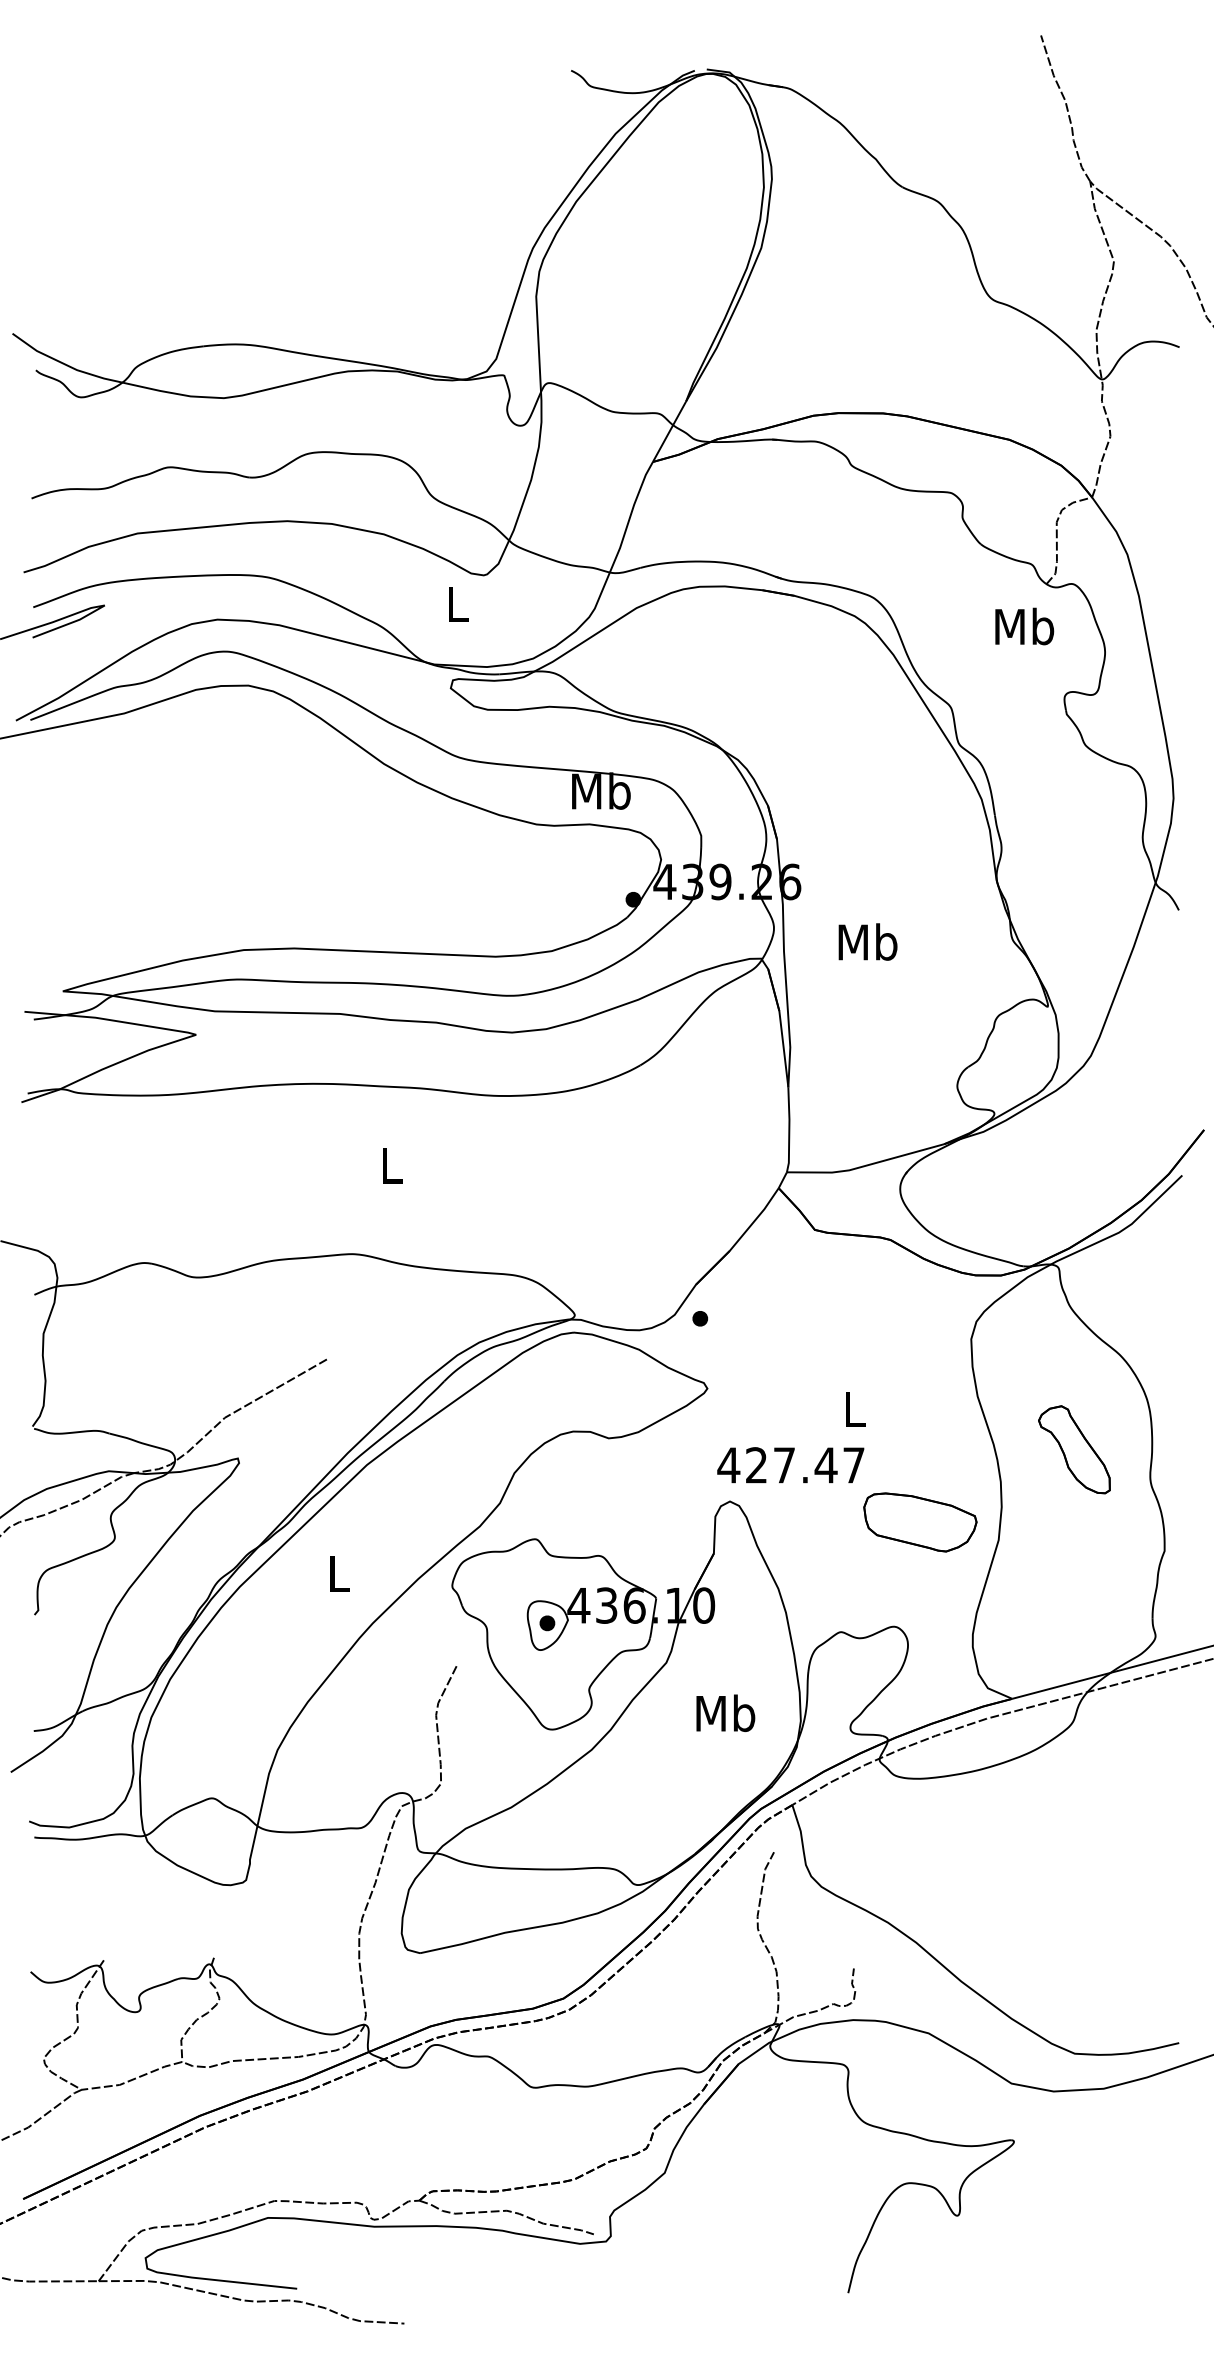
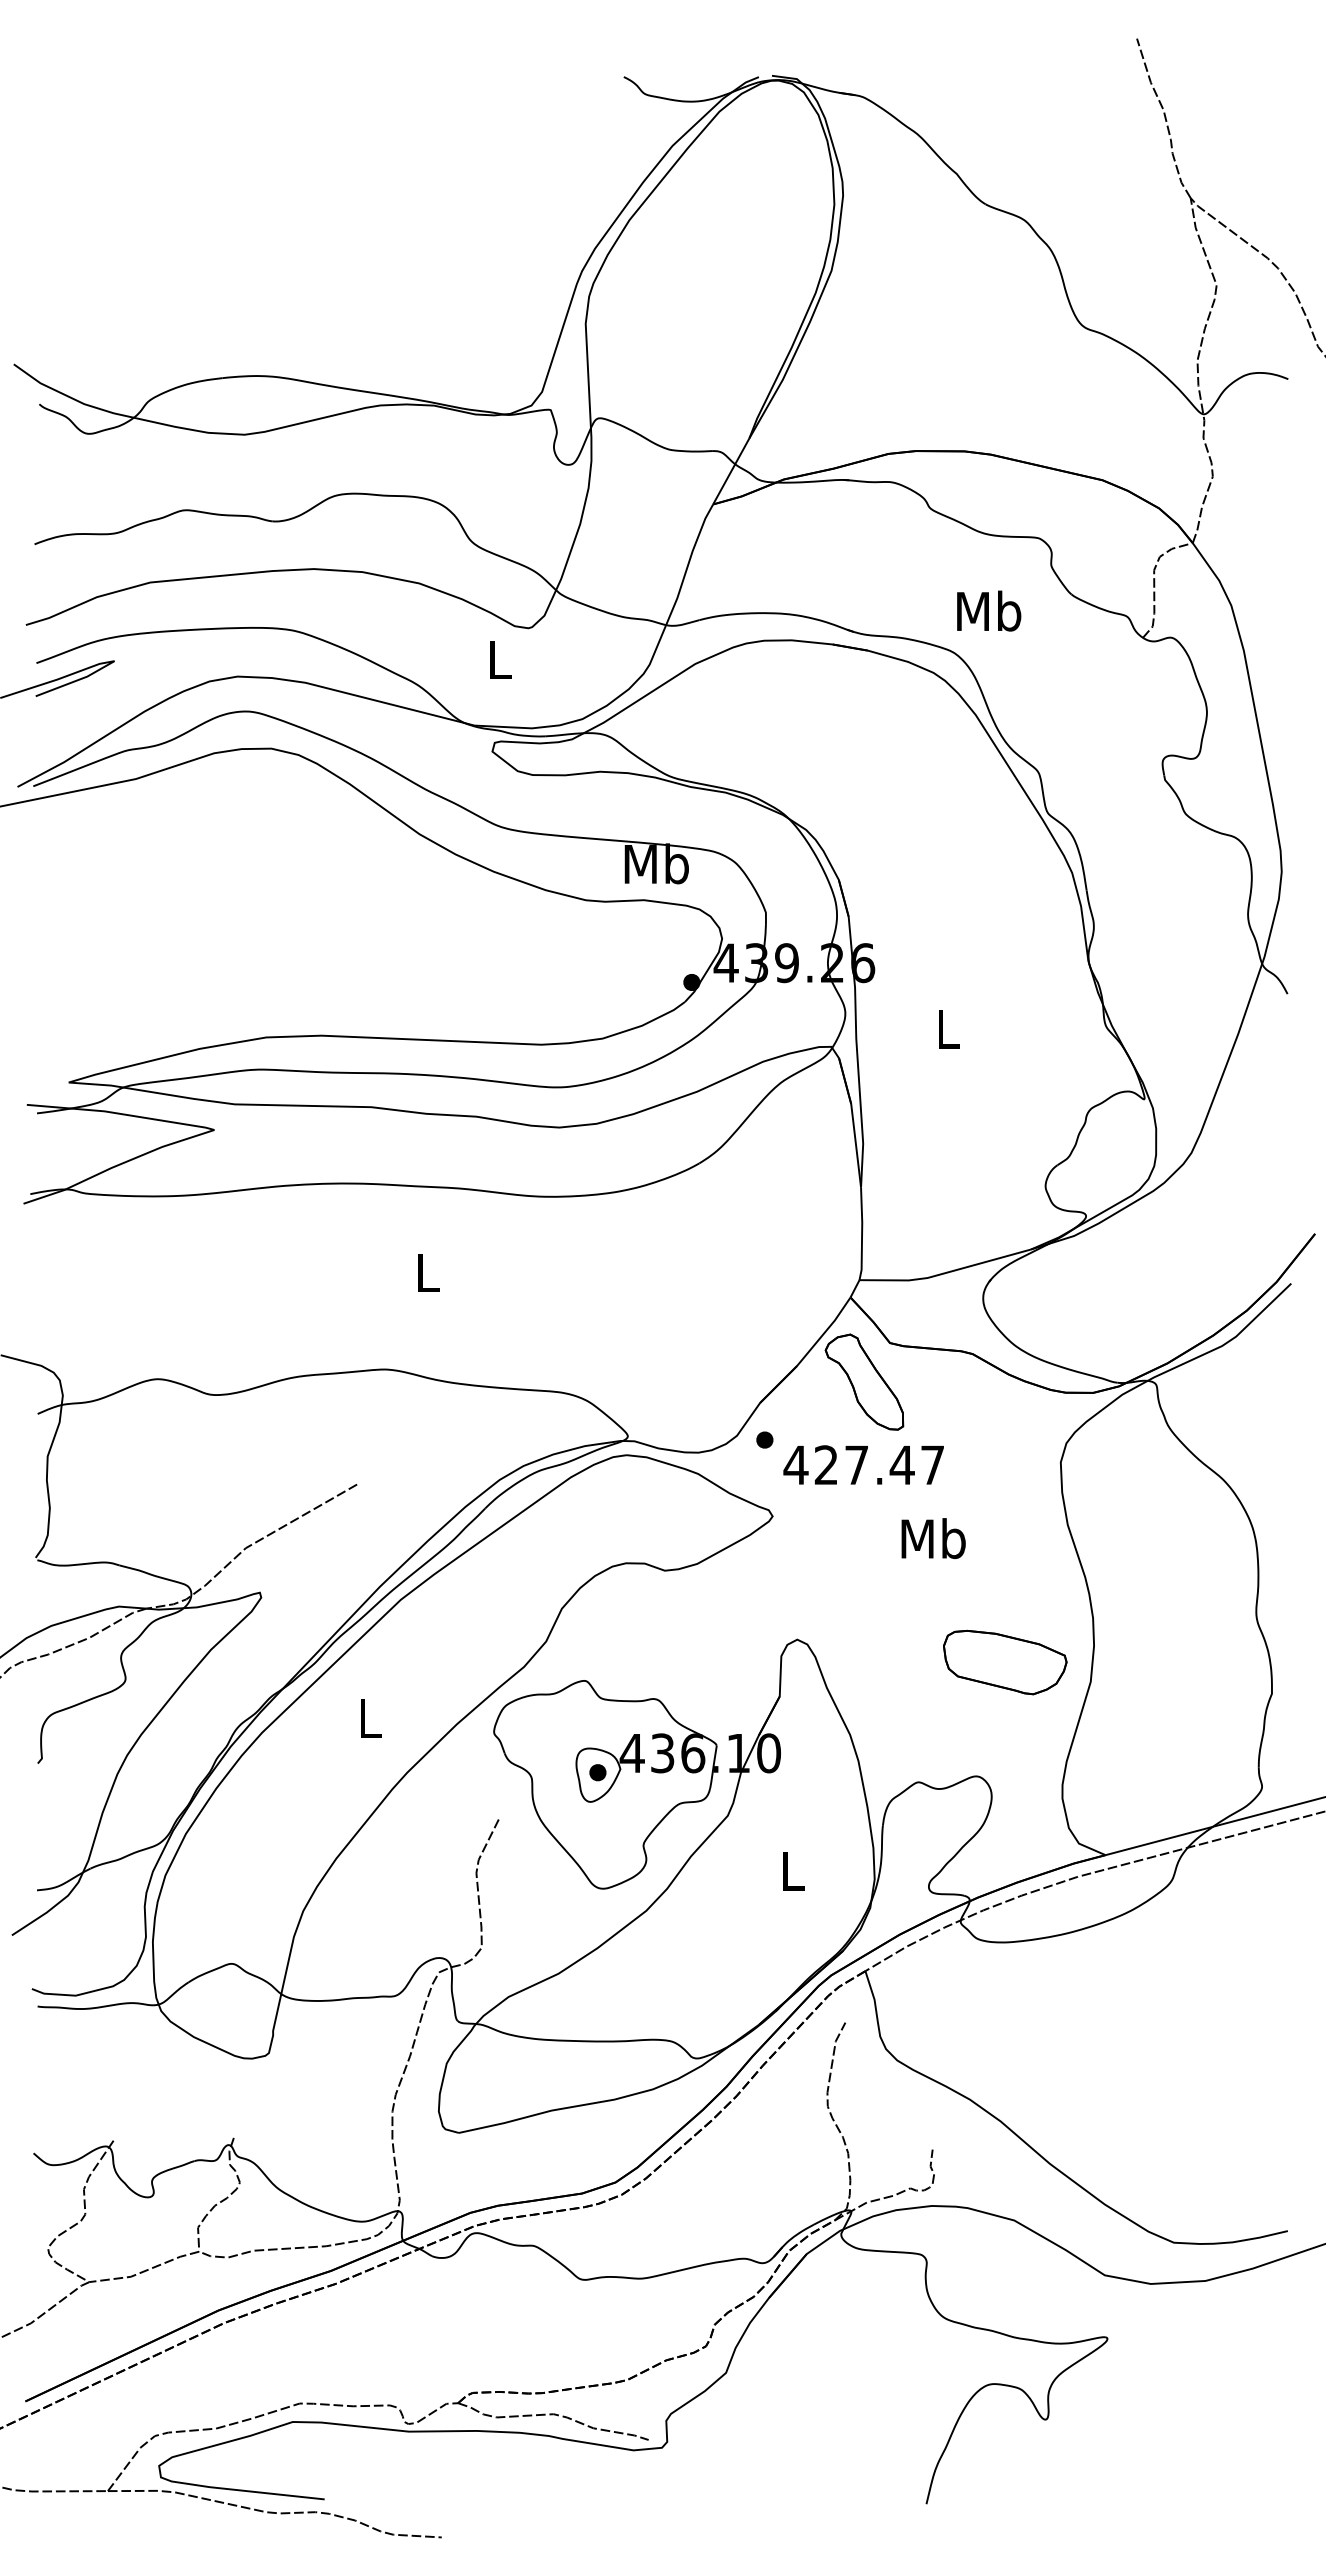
text: (1025, 625) -> (989, 610), moved
text: (868, 941) -> (948, 1028), Mb -> L
text: (854, 1408) -> (933, 1538), L -> Mb
part: (1074, 1449) -> (864, 1381), moved
text: (790, 1464) -> (863, 1464), moved
text: (725, 1712) -> (792, 1870), Mb -> L

